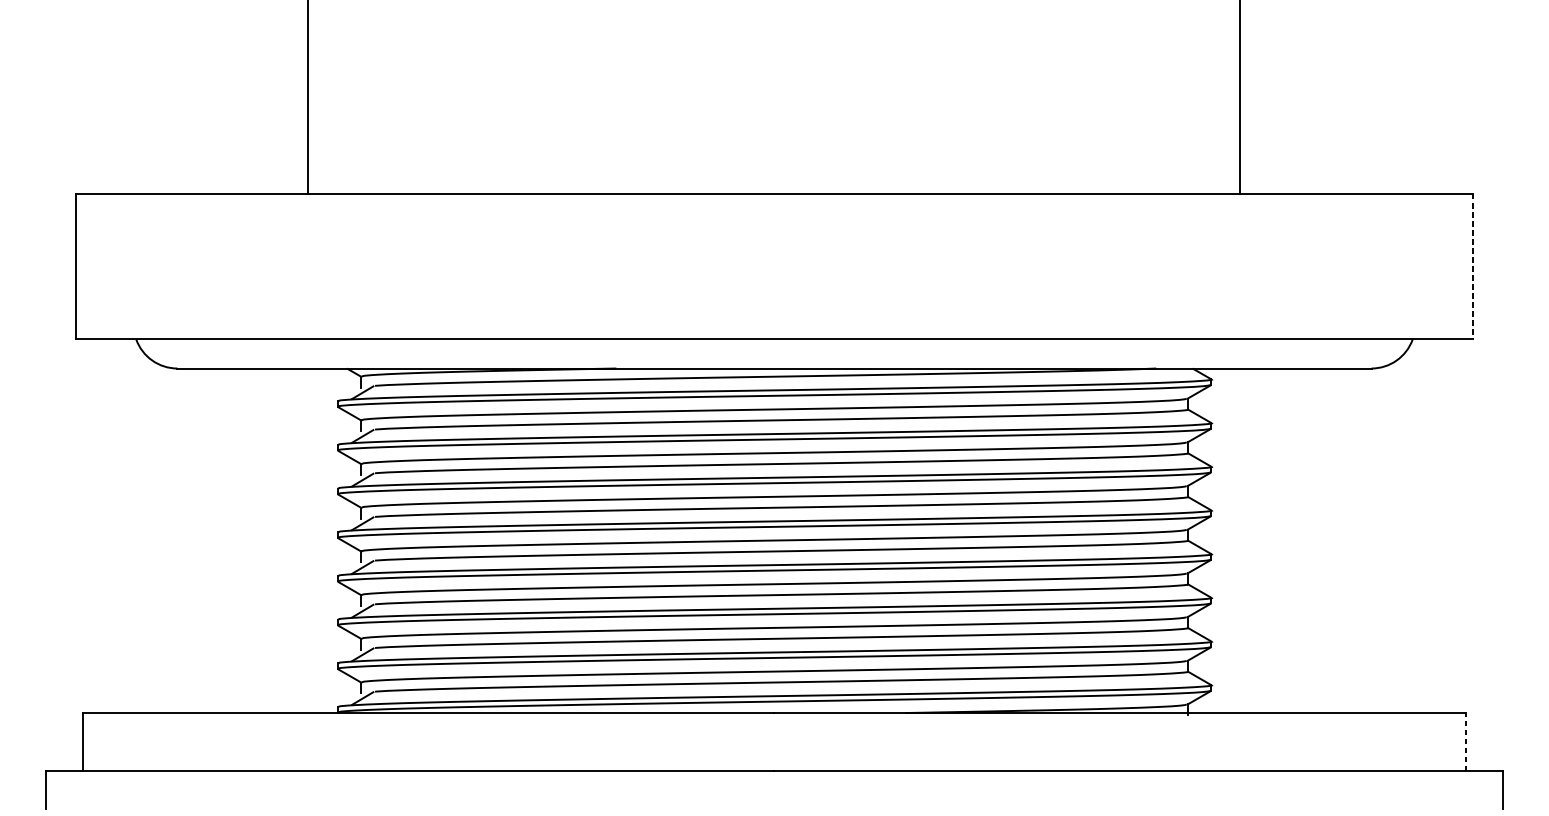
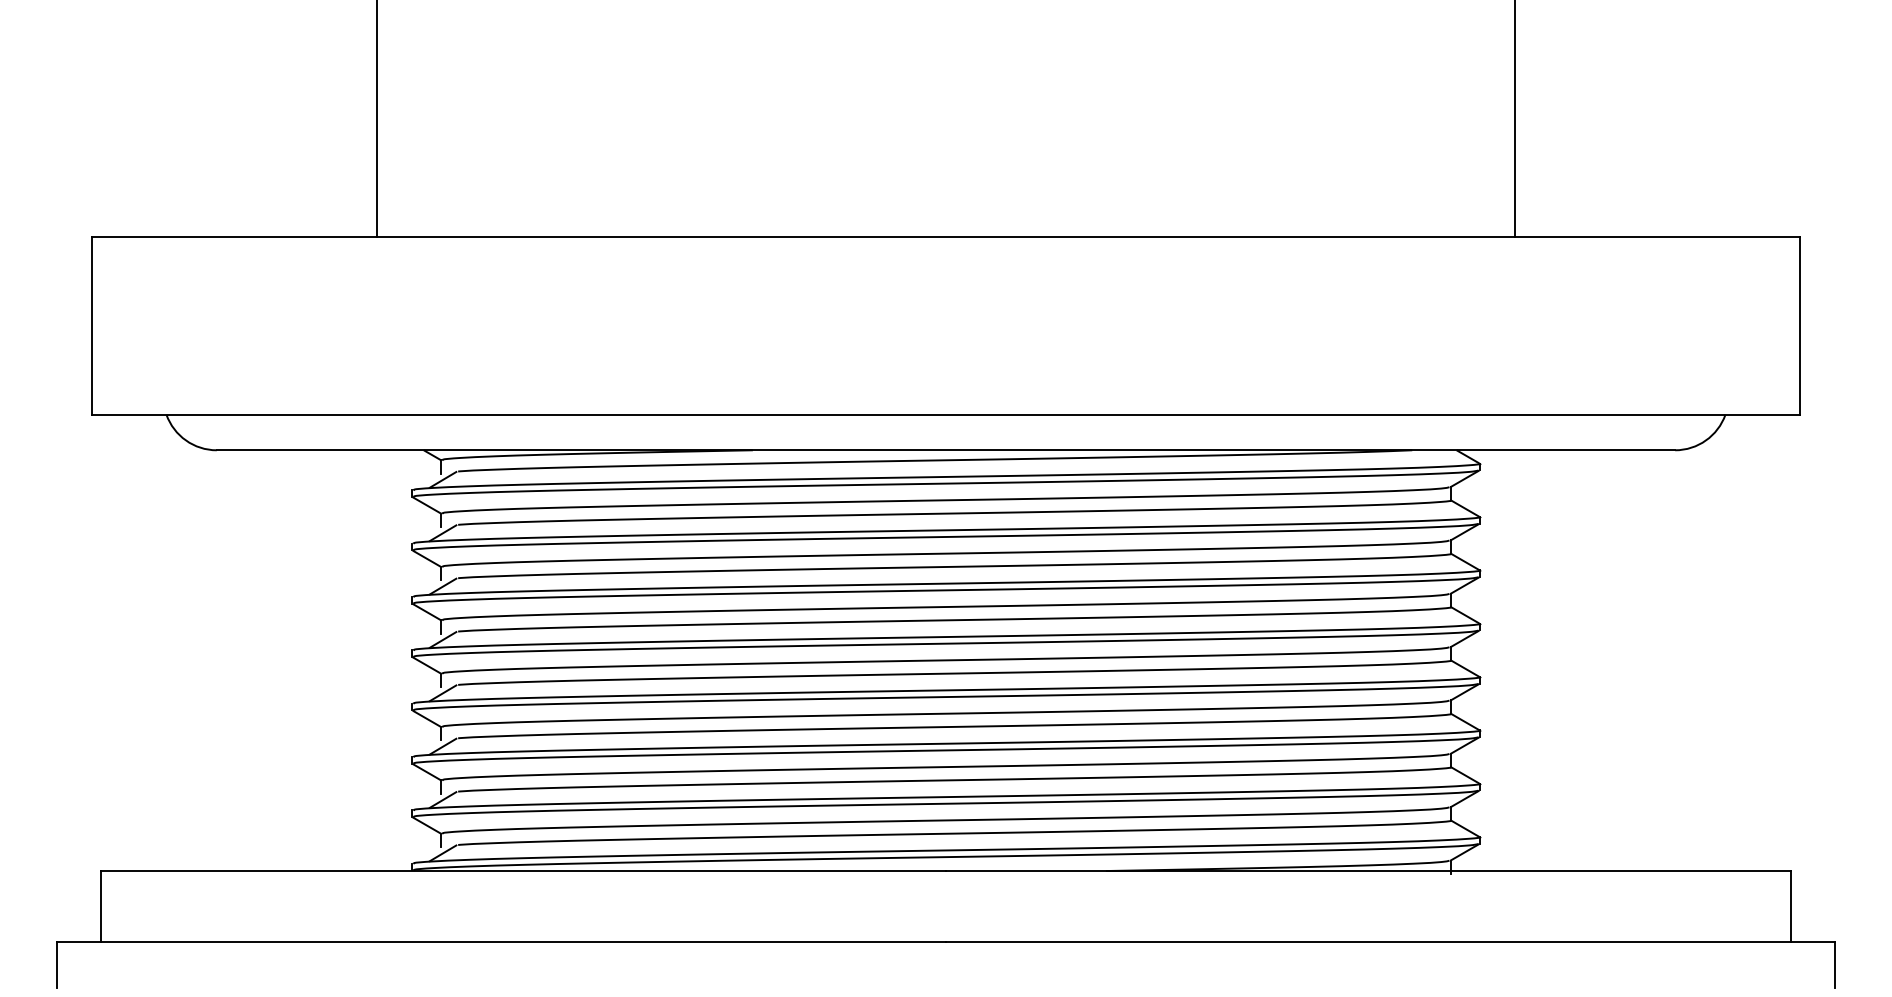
line: (1473, 266) -> (1799, 325), dashed -> solid
line: (1465, 742) -> (1790, 906), dashed -> solid

